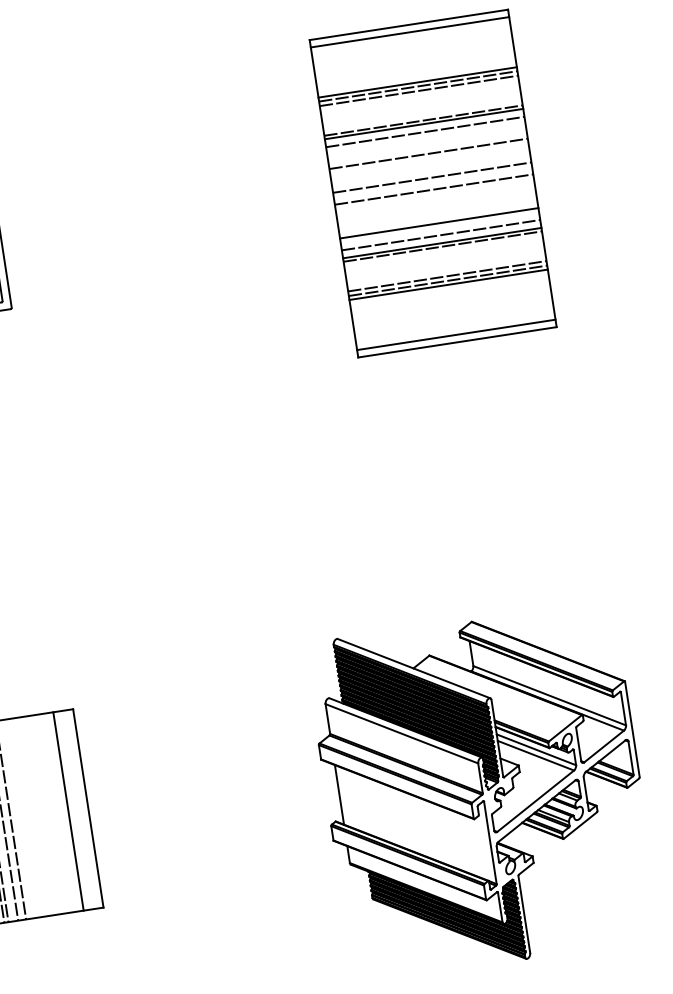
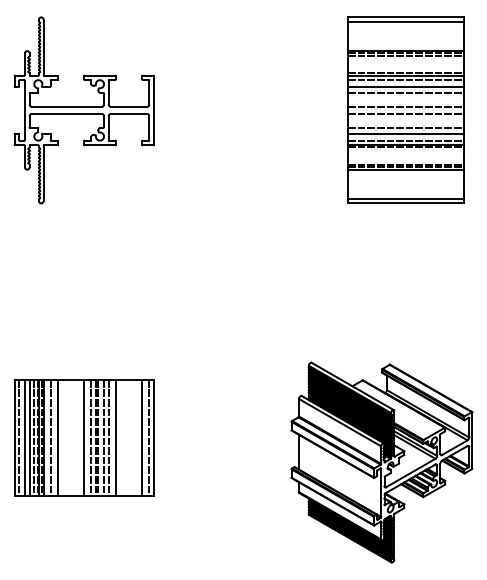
line: (427, 144) -> (406, 87), added
line: (438, 212) -> (406, 127), added
line: (80, 808) -> (149, 437), added
line: (22, 817) -> (115, 437), added

